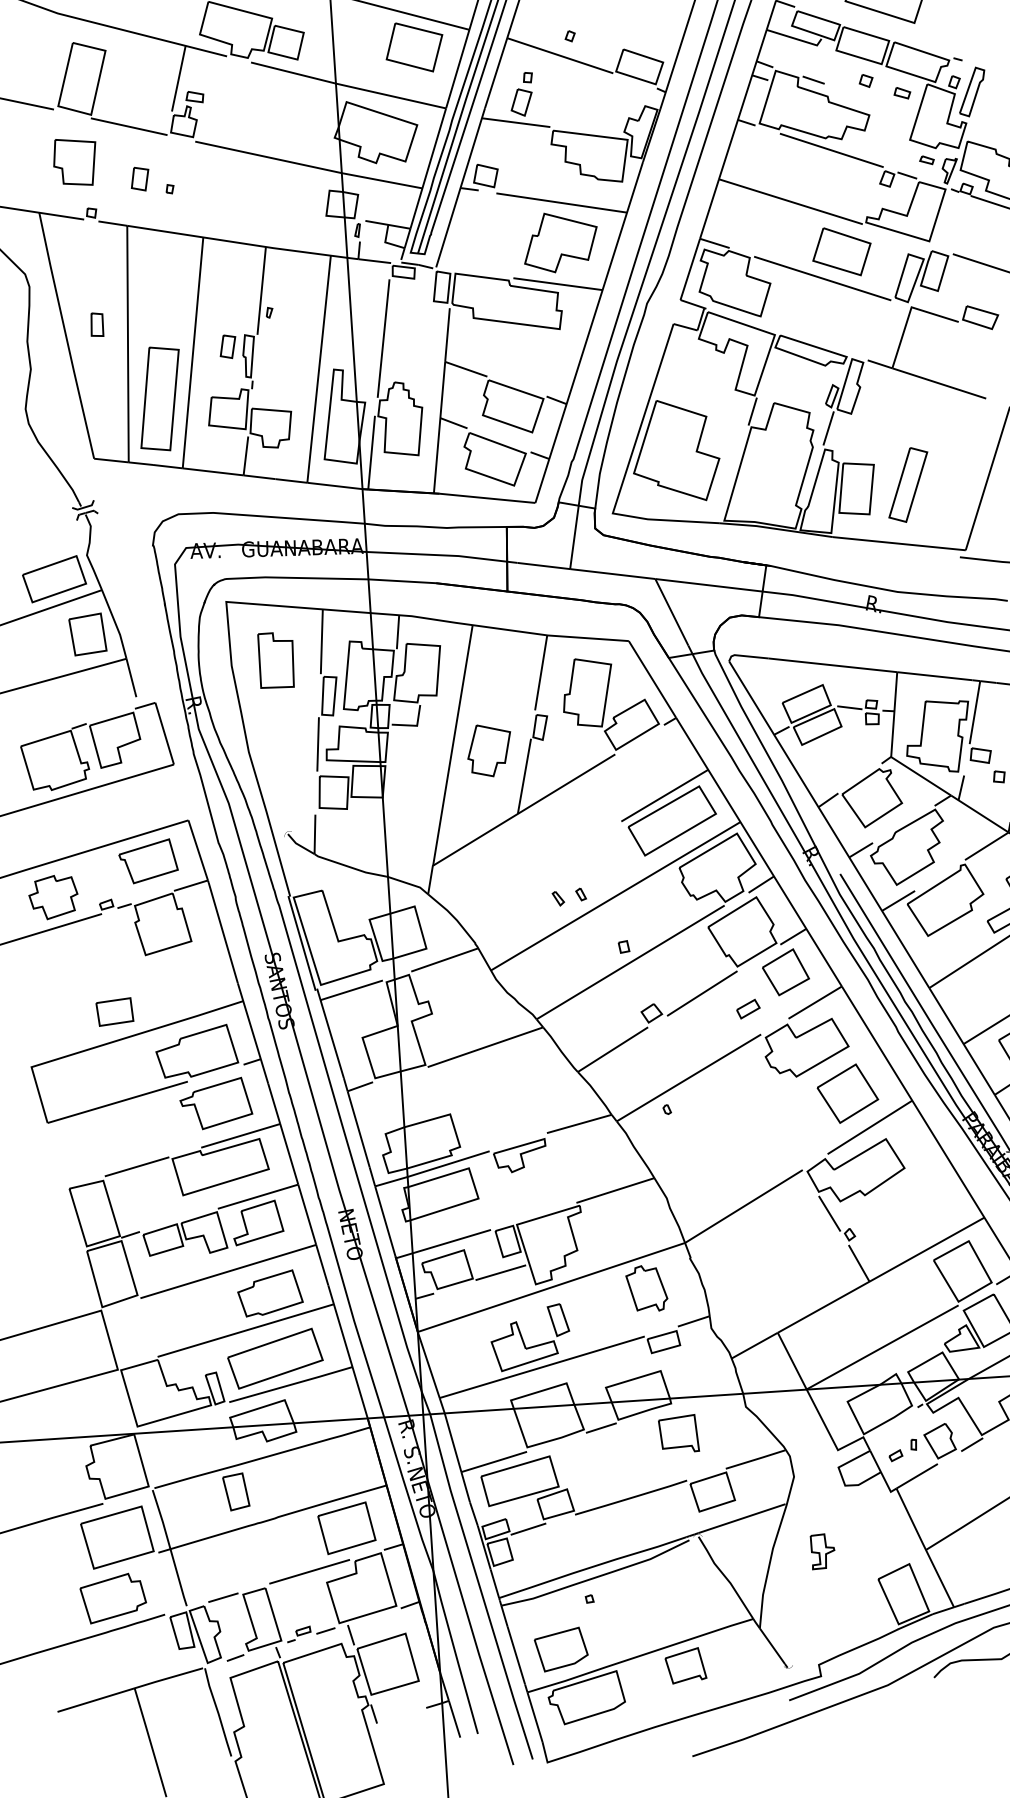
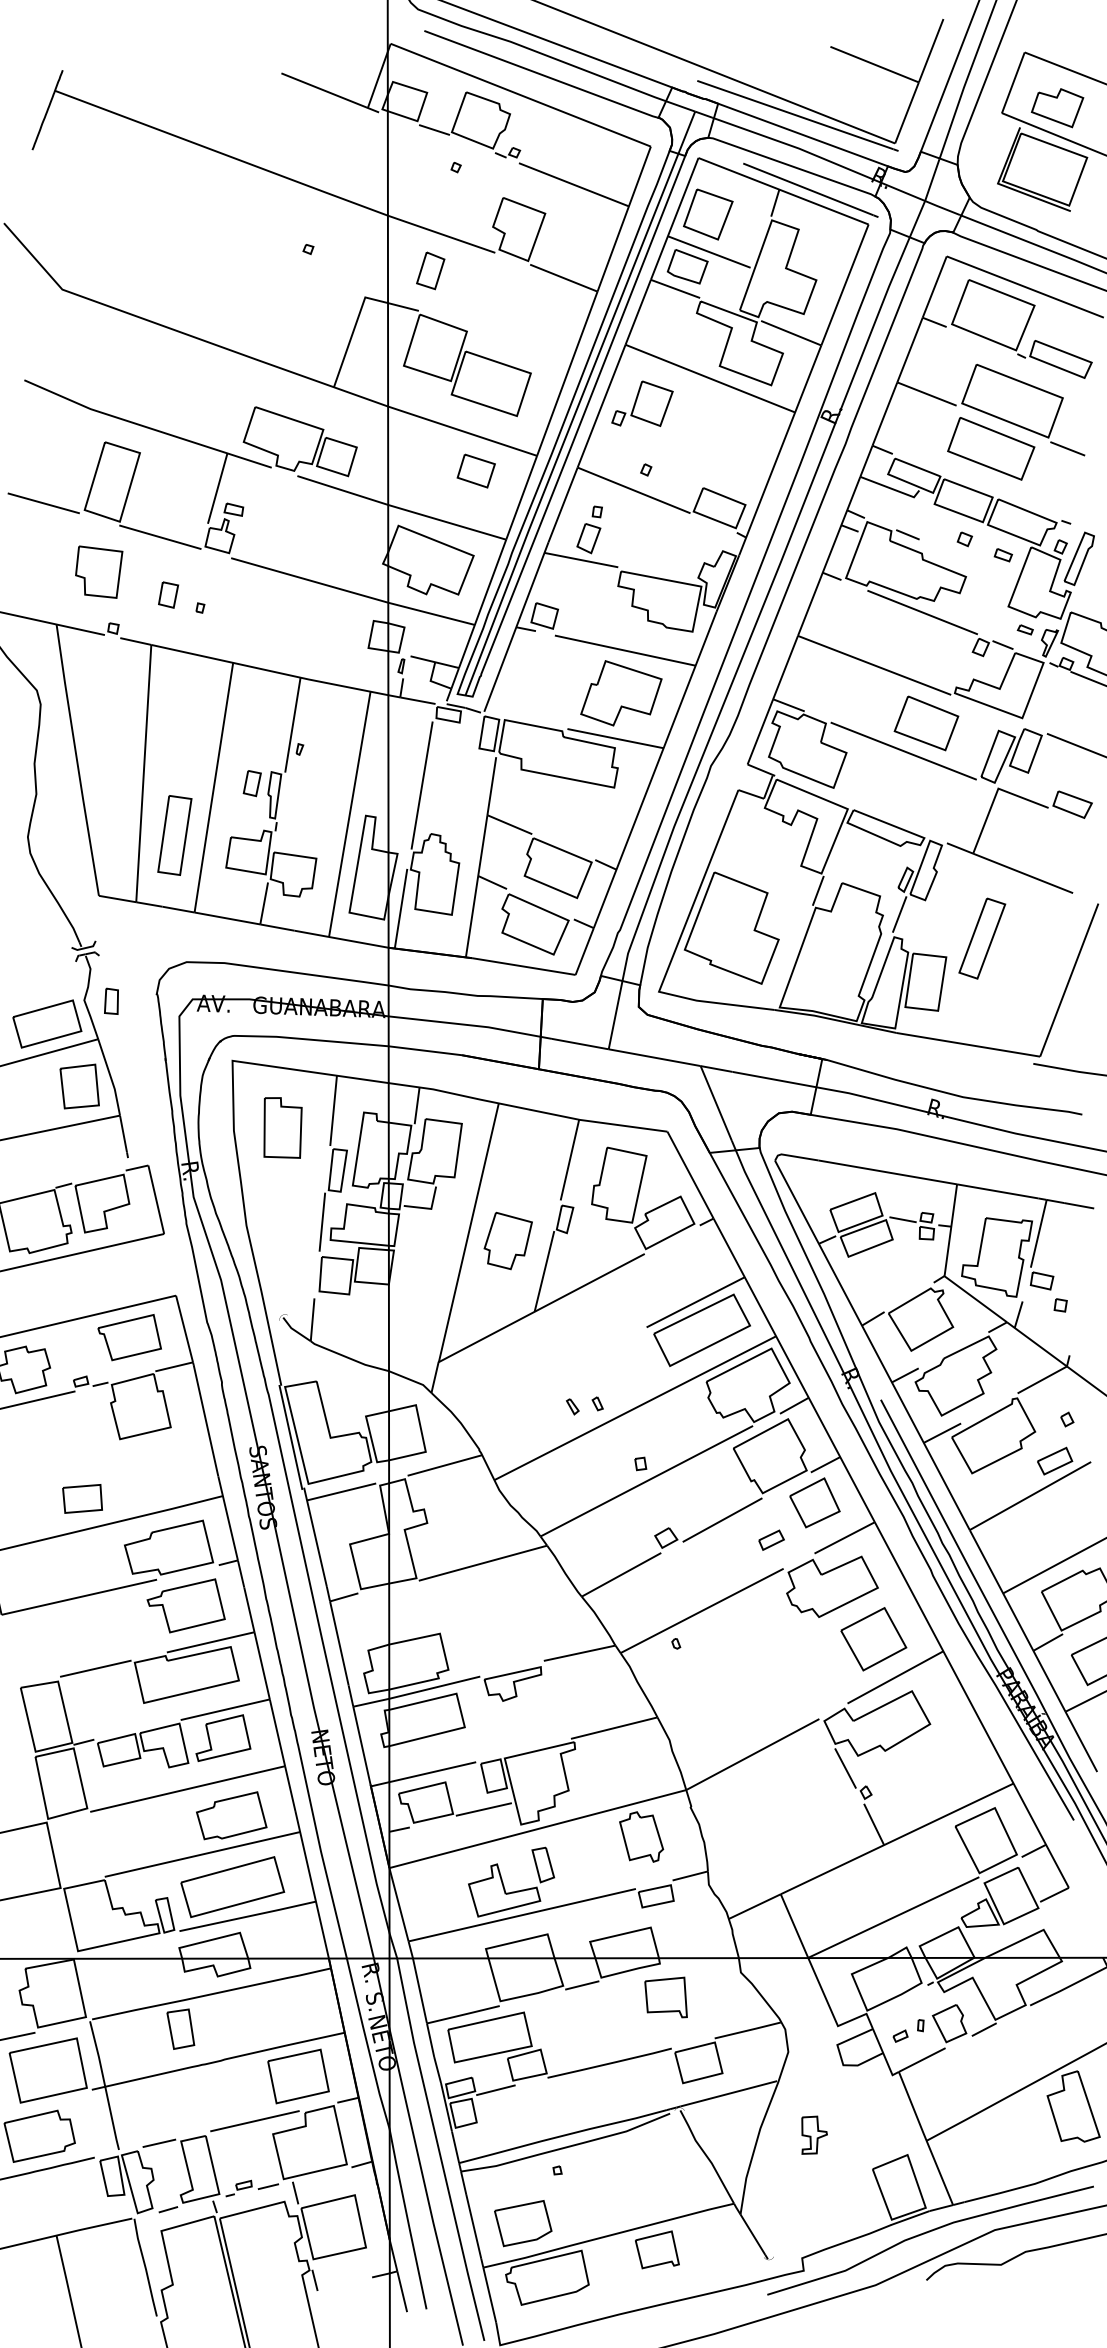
part: (414, 46) -> (476, 470), size x0.6
part: (97, 323) -> (111, 1000), moved
part: (159, 399) -> (174, 835), size x0.7
part: (908, 484) -> (982, 938), moved

